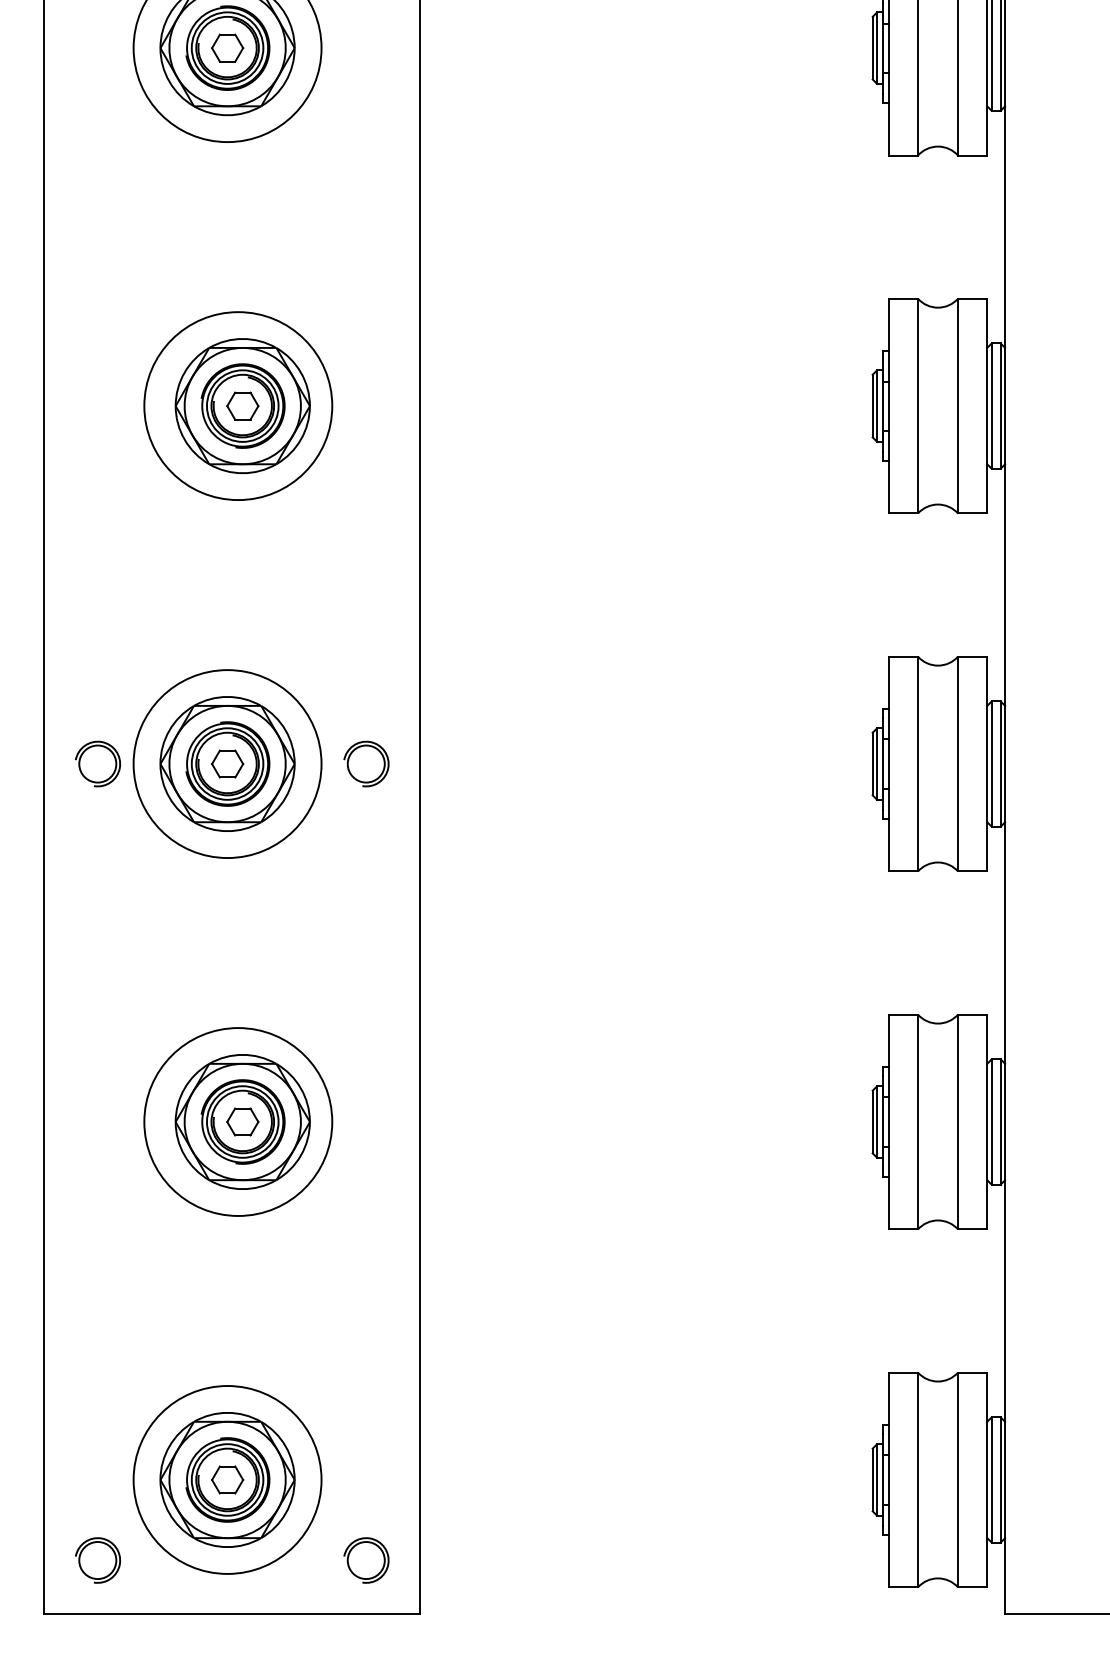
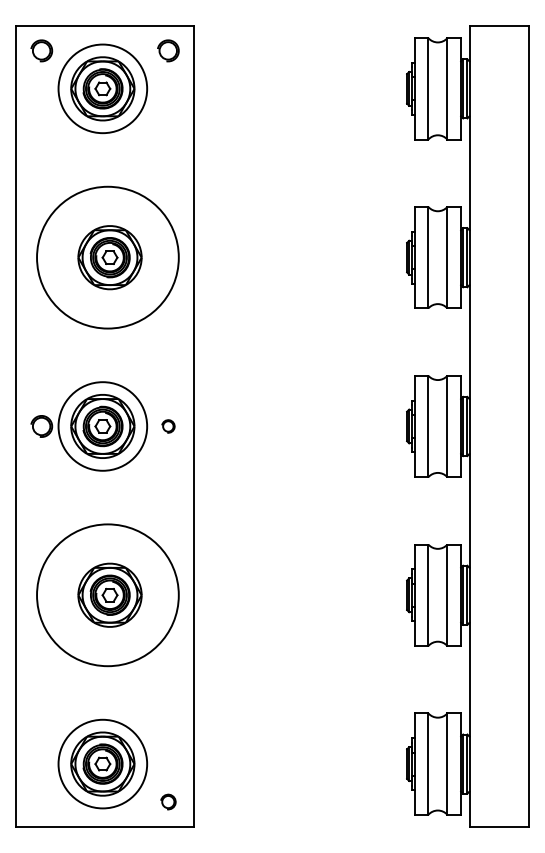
circle: (237, 405) -> (107, 257), size x1.6
part: (366, 764) -> (168, 426), size x0.6
circle: (237, 1120) -> (107, 594), size x1.6
part: (97, 1559) -> (41, 801), removed
part: (366, 1559) -> (168, 801), size x0.7

